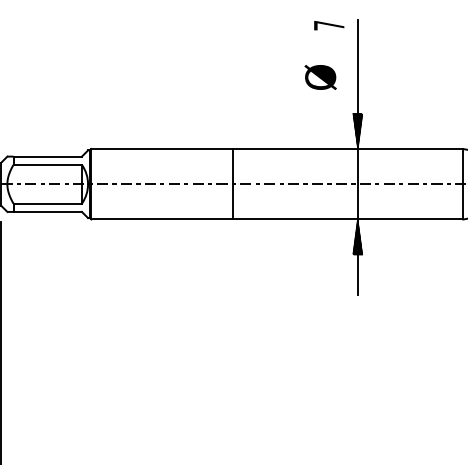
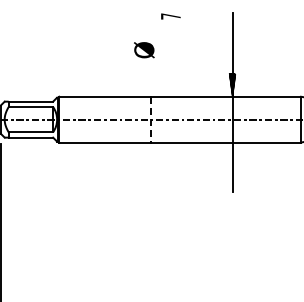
text: (328, 25) -> (170, 16), moved
text: (320, 77) -> (144, 50), moved
line: (233, 184) -> (151, 119), solid -> dashed
hatch: (357, 236) -> (232, 153), removed

